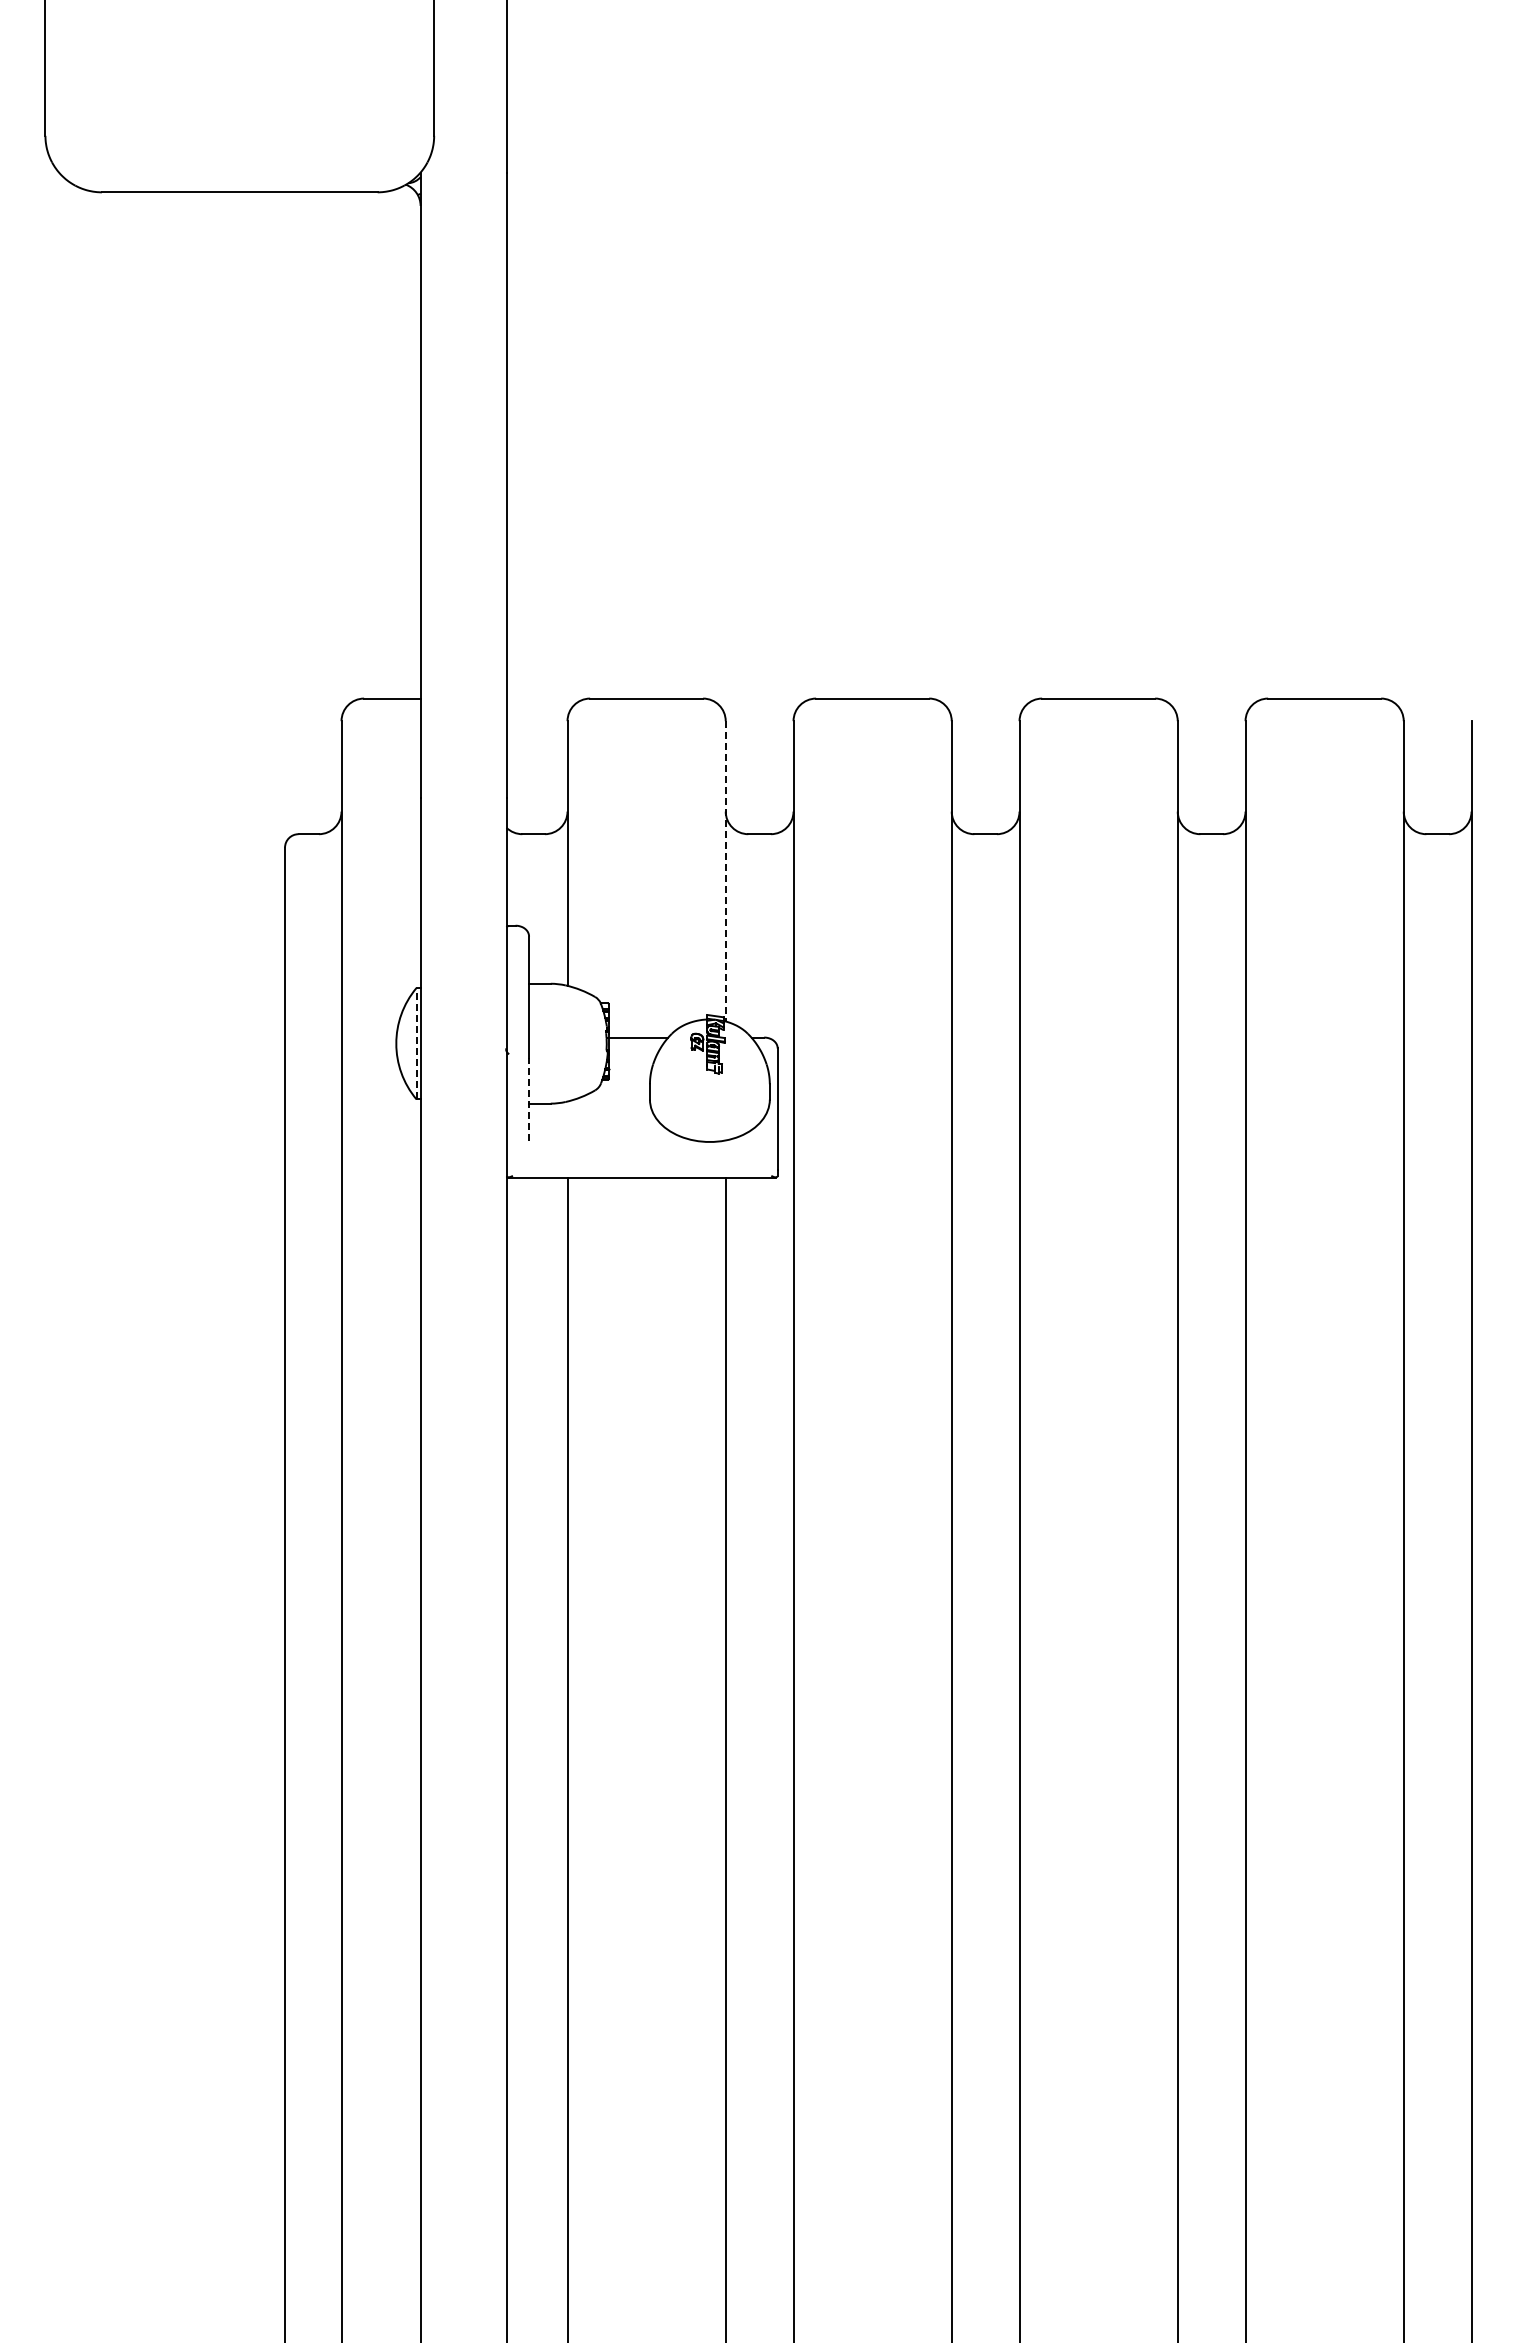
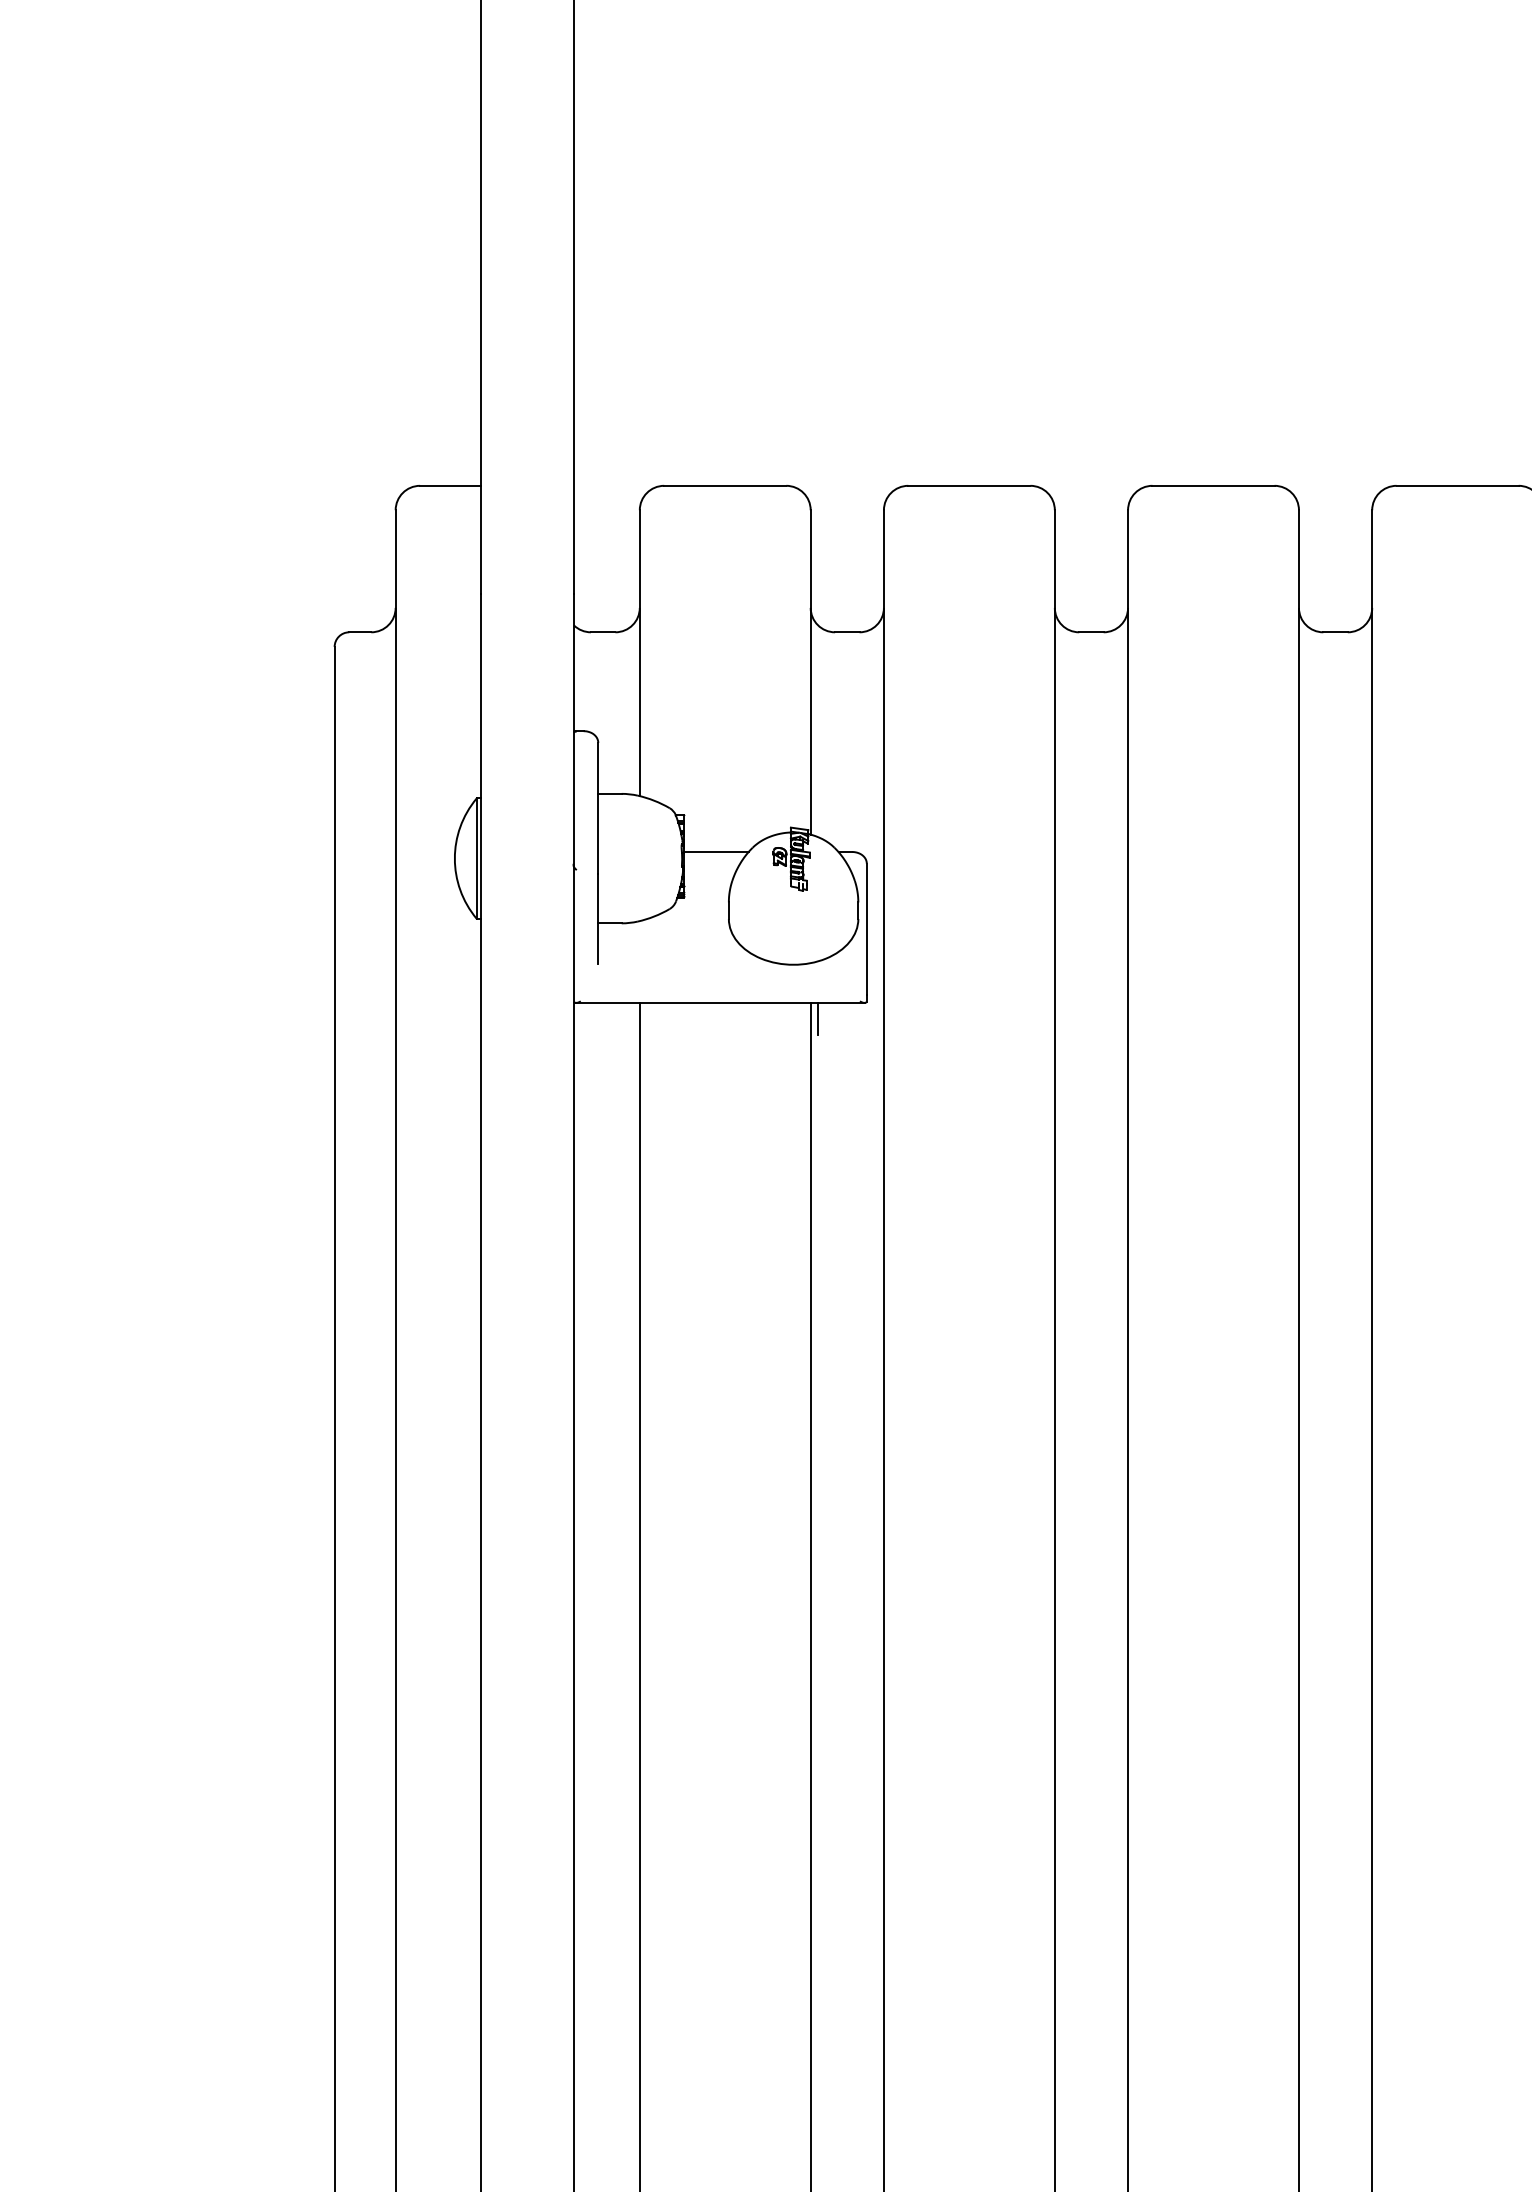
line: (725, 871) -> (810, 672), dashed -> solid
line: (416, 1043) -> (476, 858), dashed -> solid
line: (529, 1099) -> (598, 918), dashed -> solid
line: (732, 1191) -> (818, 1018), added

